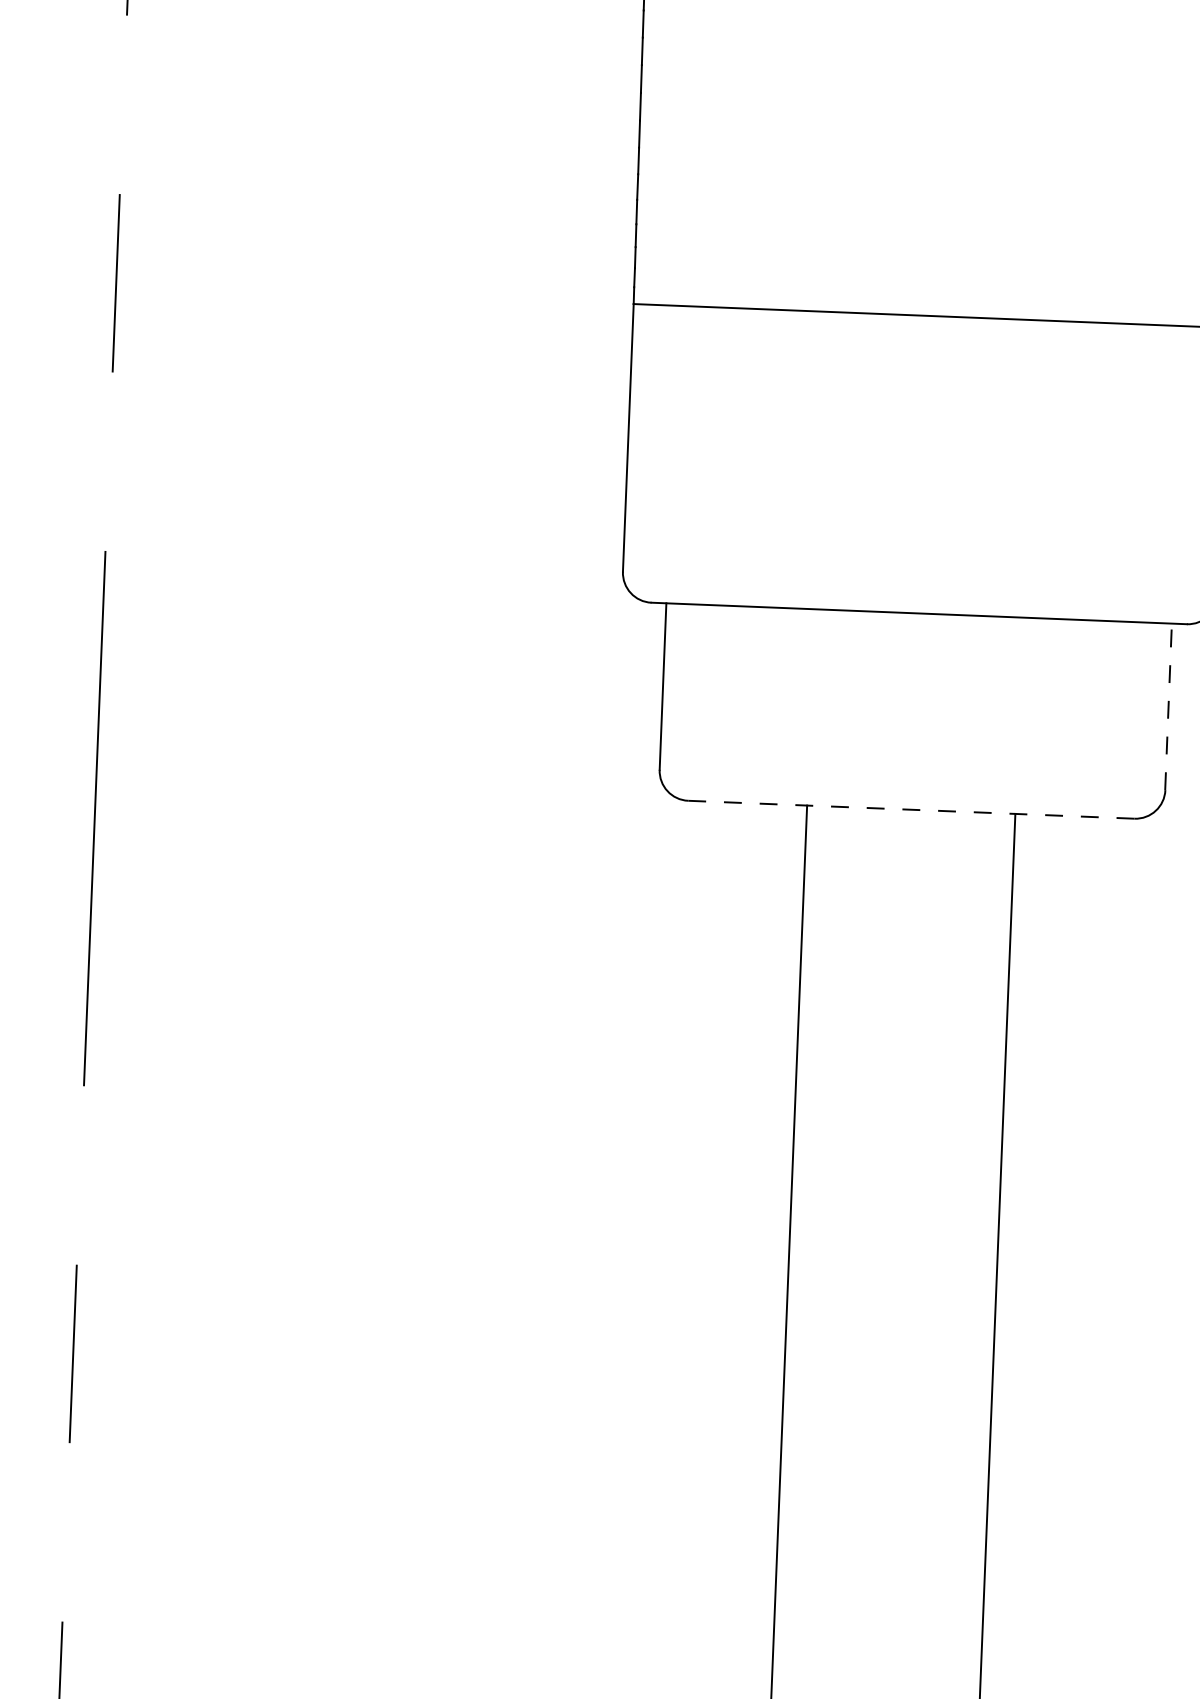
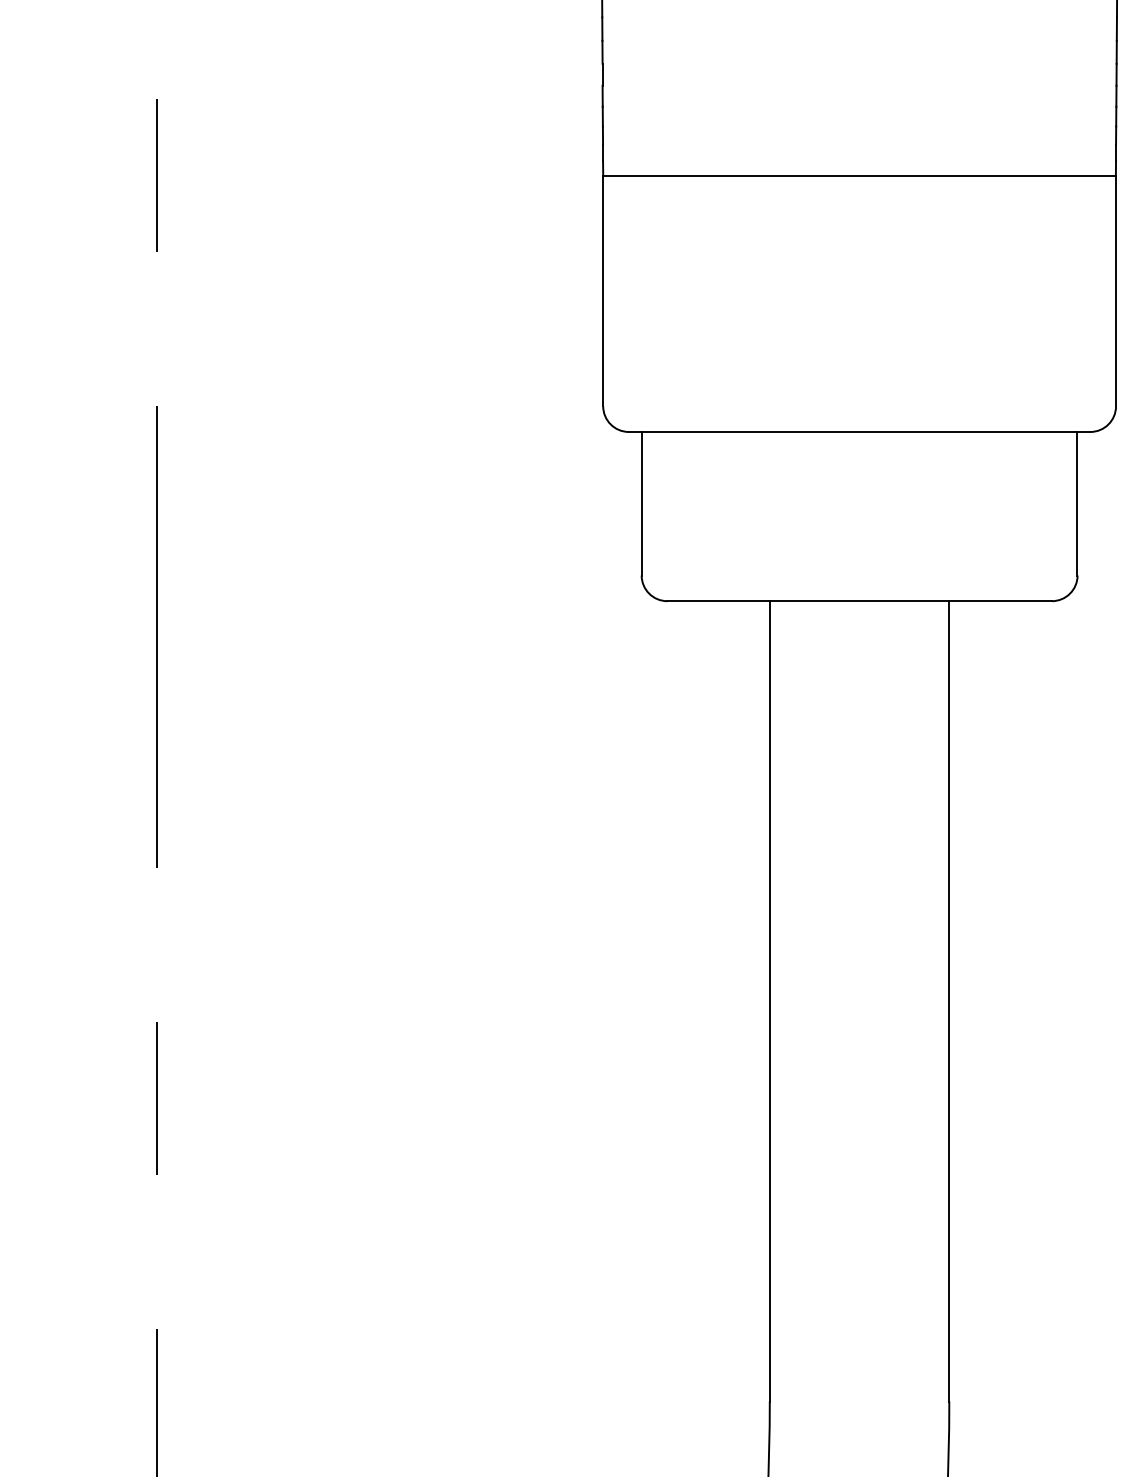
line: (1168, 706) -> (1077, 503), dashed -> solid
line: (912, 810) -> (860, 601), dashed -> solid

